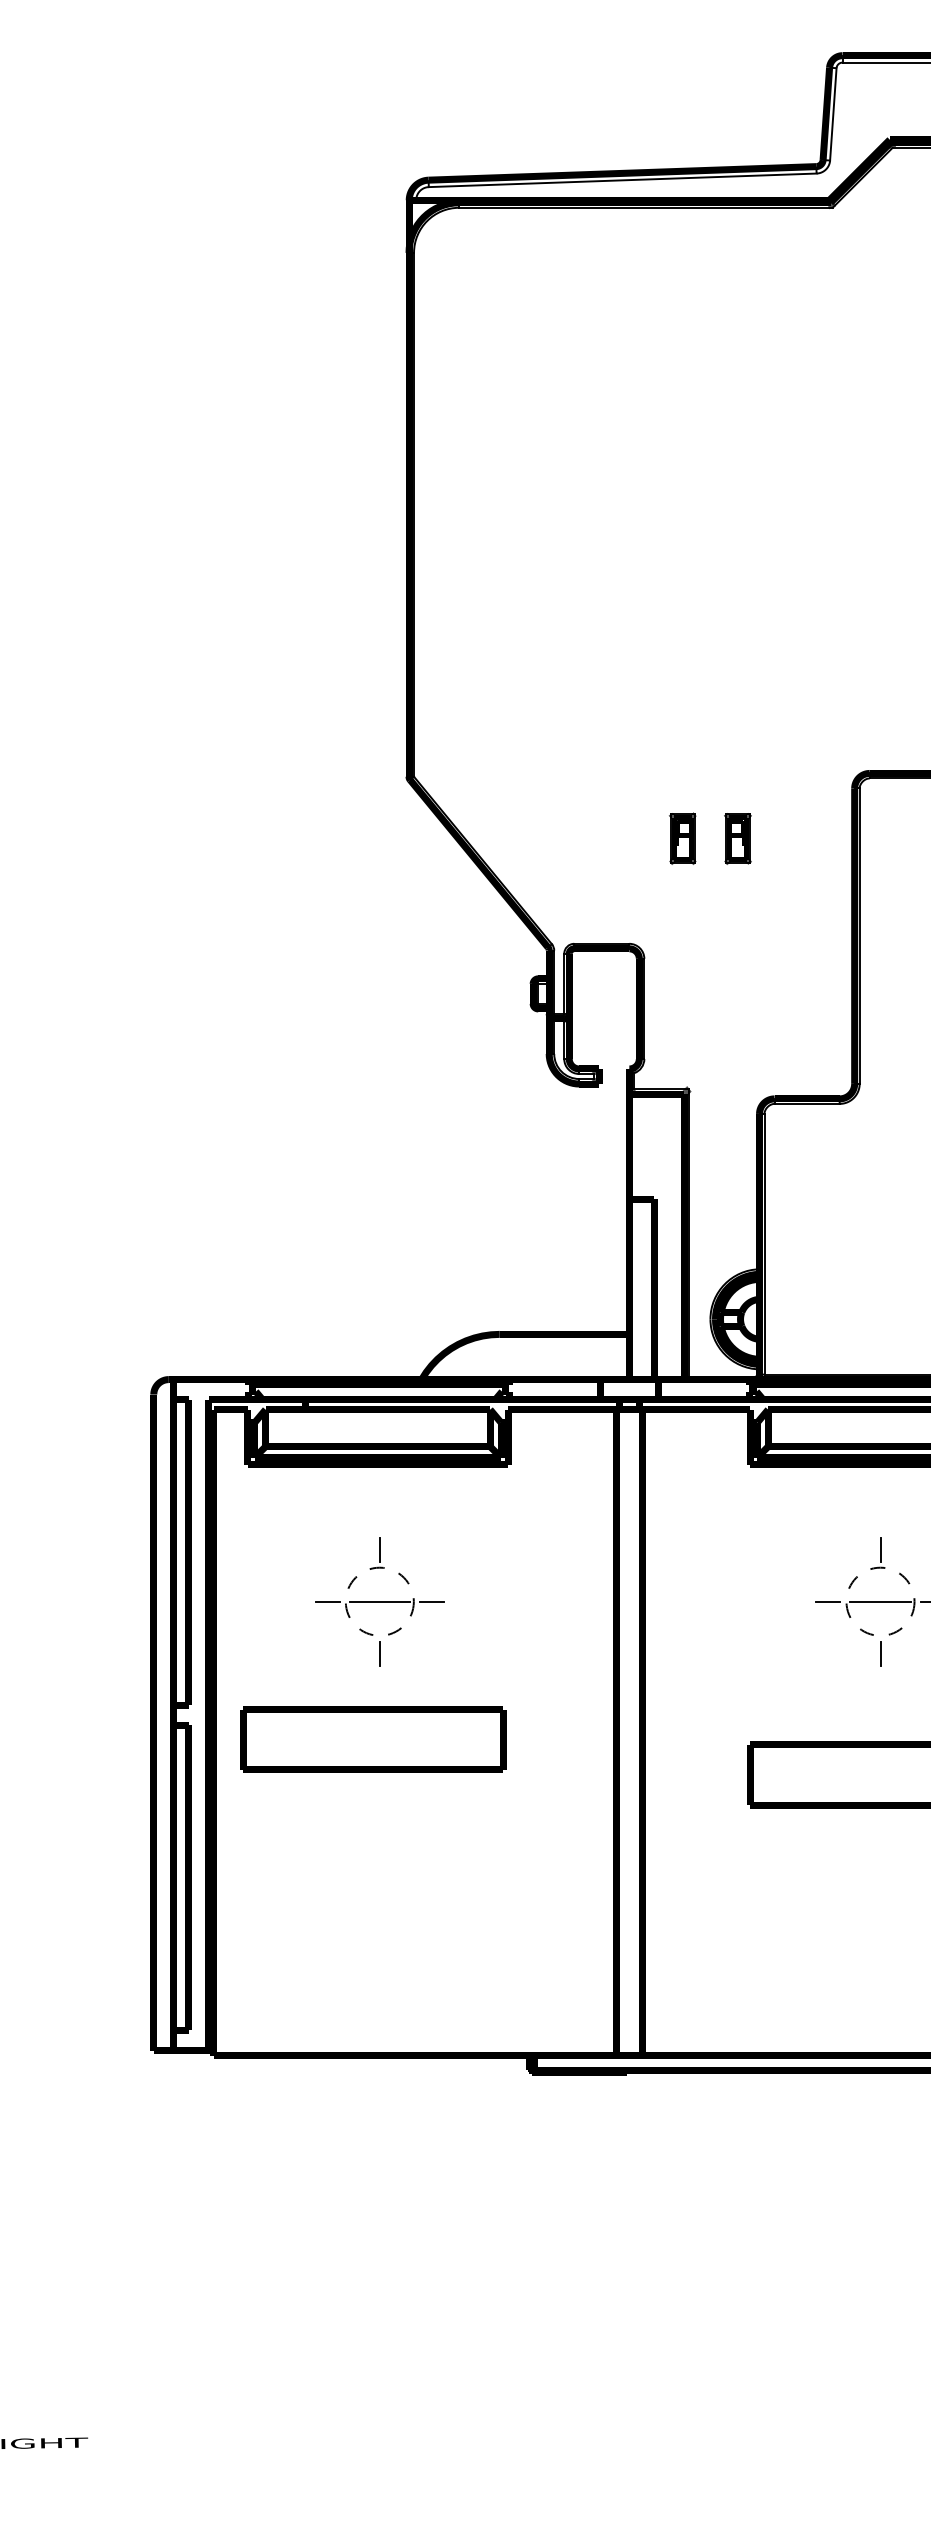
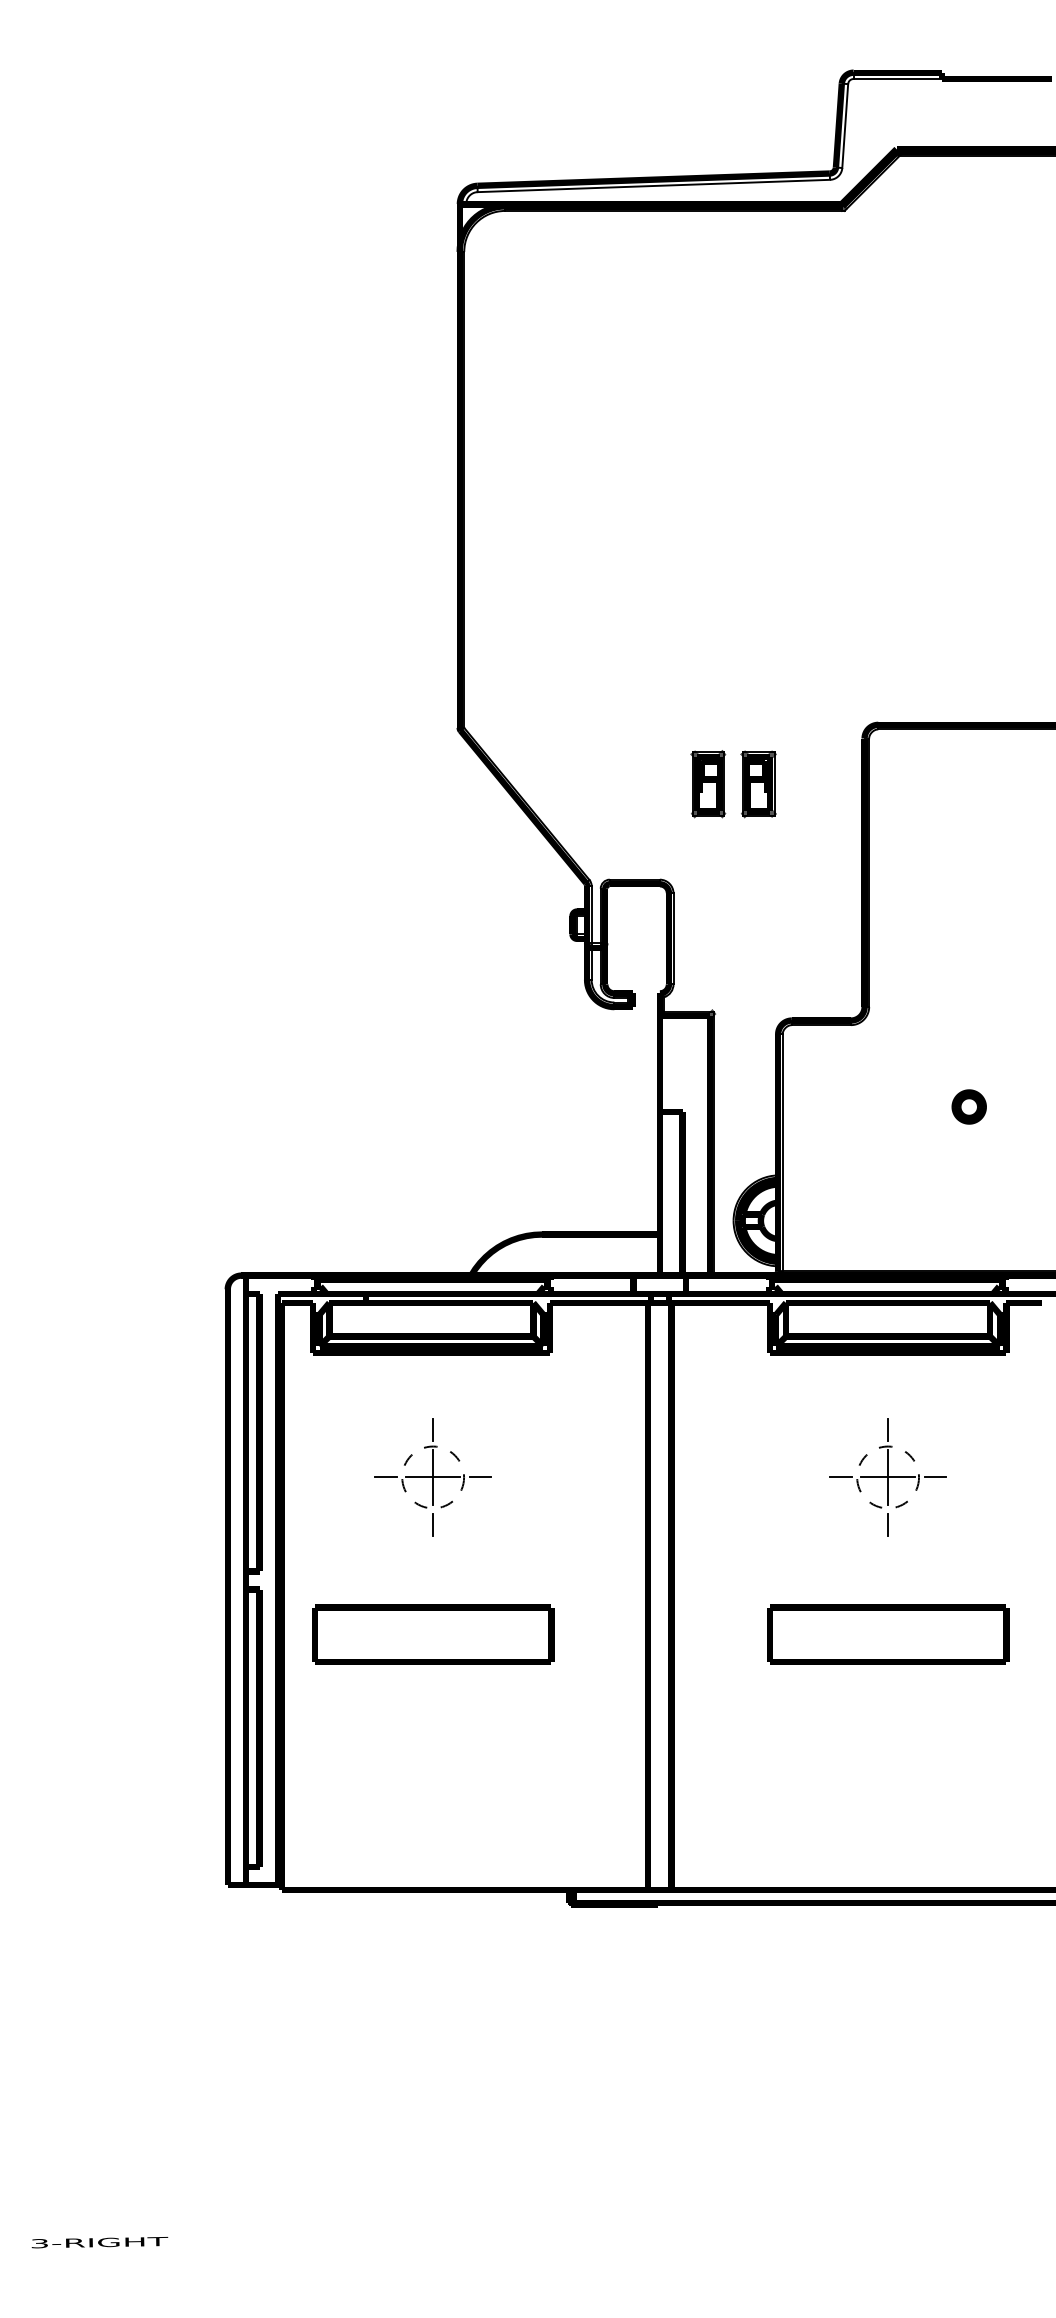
part: (682, 839) -> (708, 784), size x1.43
part: (737, 839) -> (758, 784), size x1.43
line: (380, 1601) -> (433, 1477), added
line: (880, 1601) -> (888, 1477), added
part: (373, 1739) -> (433, 1634), moved

